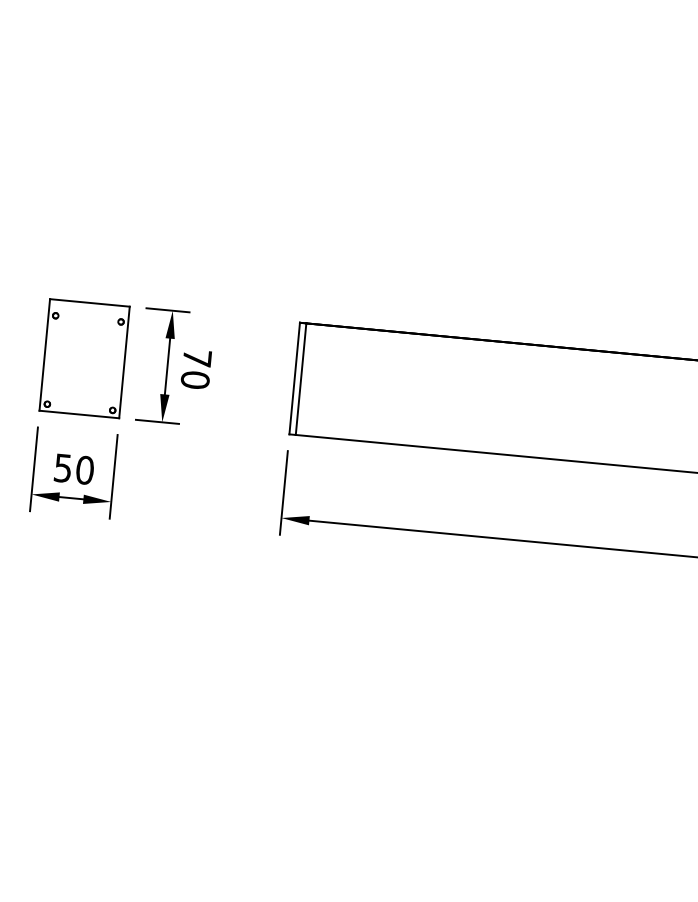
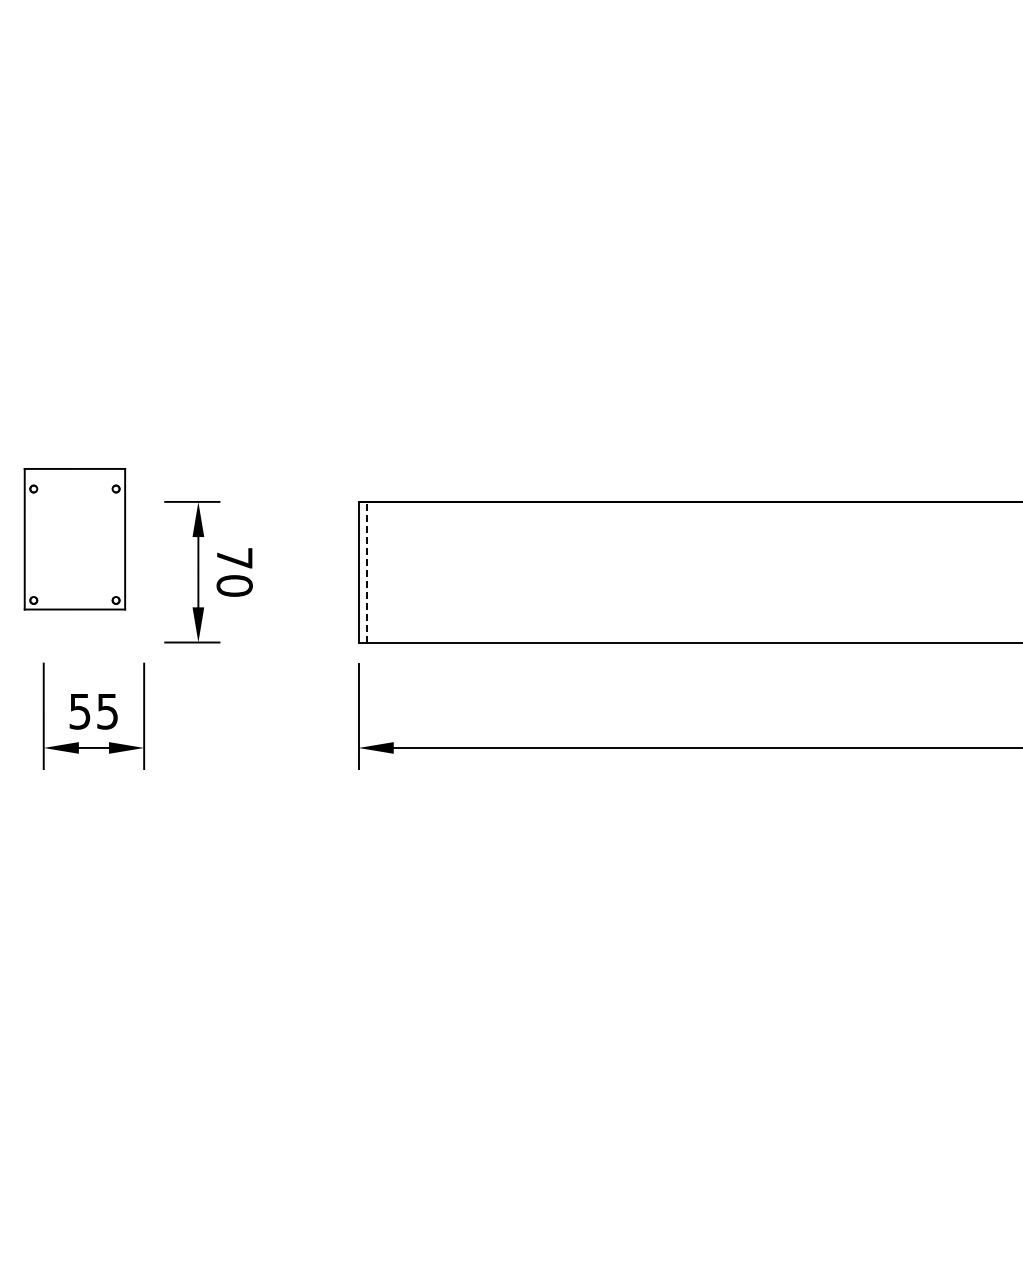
part: (84, 358) -> (74, 539), moved
line: (301, 378) -> (366, 571), solid -> dashed
text: (84, 470) -> (107, 711), 50 -> 55

